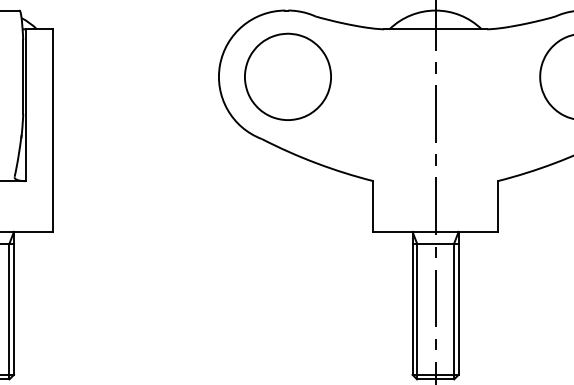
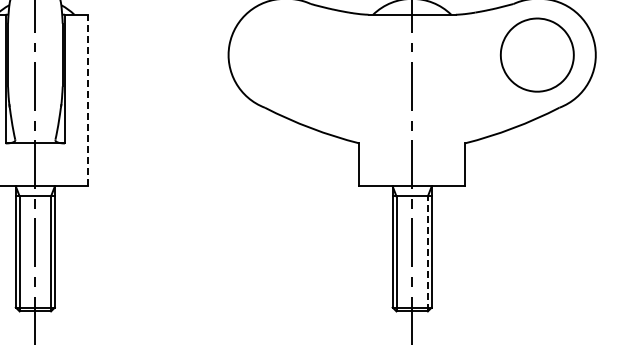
part: (287, 76) -> (286, 54), removed
line: (53, 130) -> (88, 100), solid -> dashed
line: (453, 311) -> (427, 253), solid -> dashed

